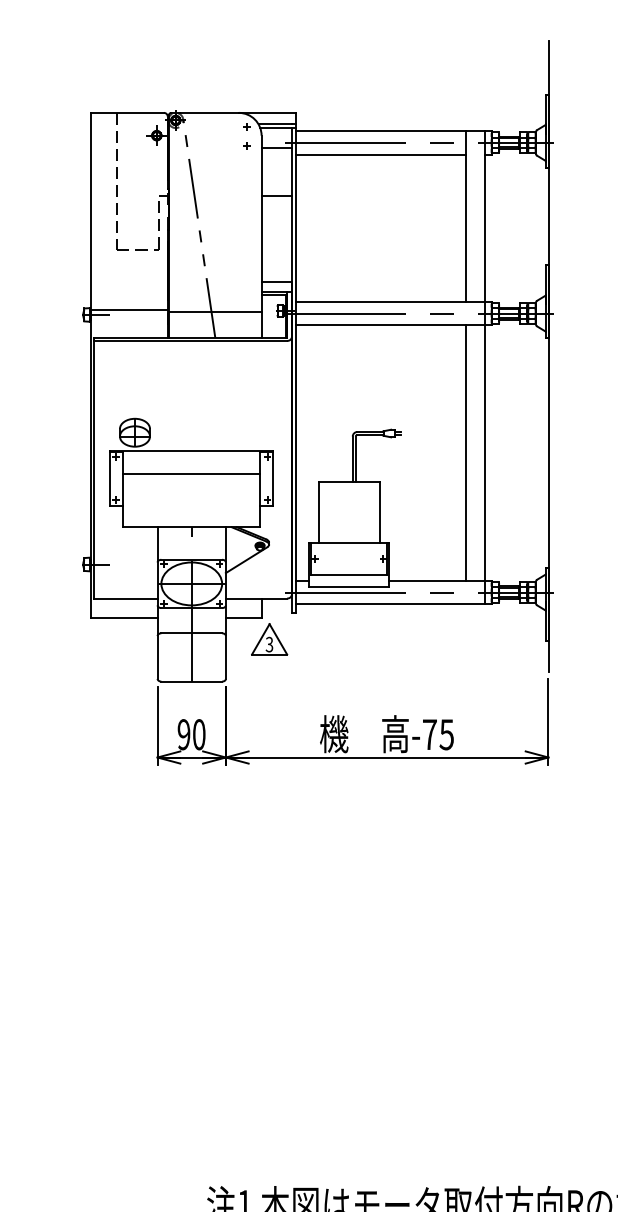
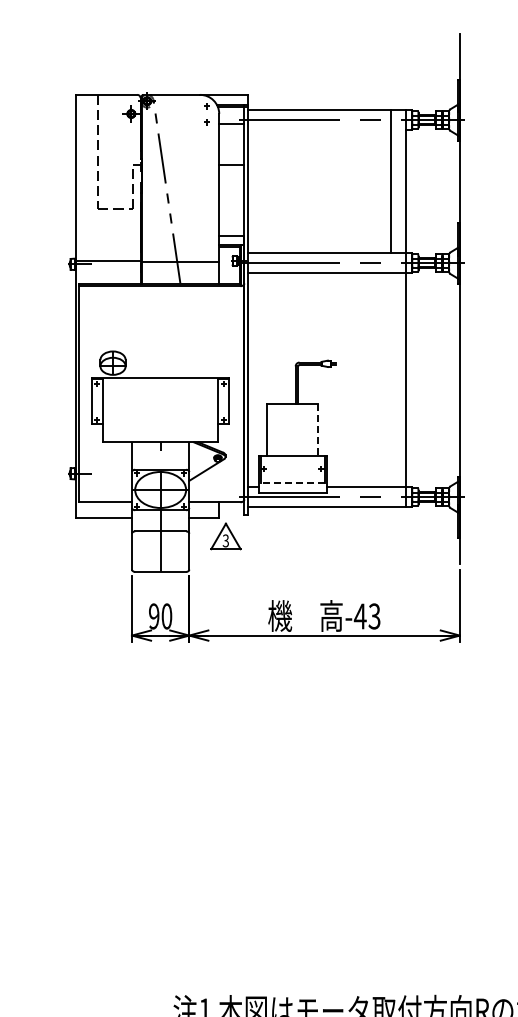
line: (381, 154) -> (319, 129), removed
line: (465, 453) -> (390, 380), removed
line: (191, 473) -> (160, 397), removed
line: (379, 511) -> (318, 429), solid -> dashed
line: (348, 575) -> (292, 482), solid -> dashed
text: (437, 734) -> (366, 616), -75 -> -43

